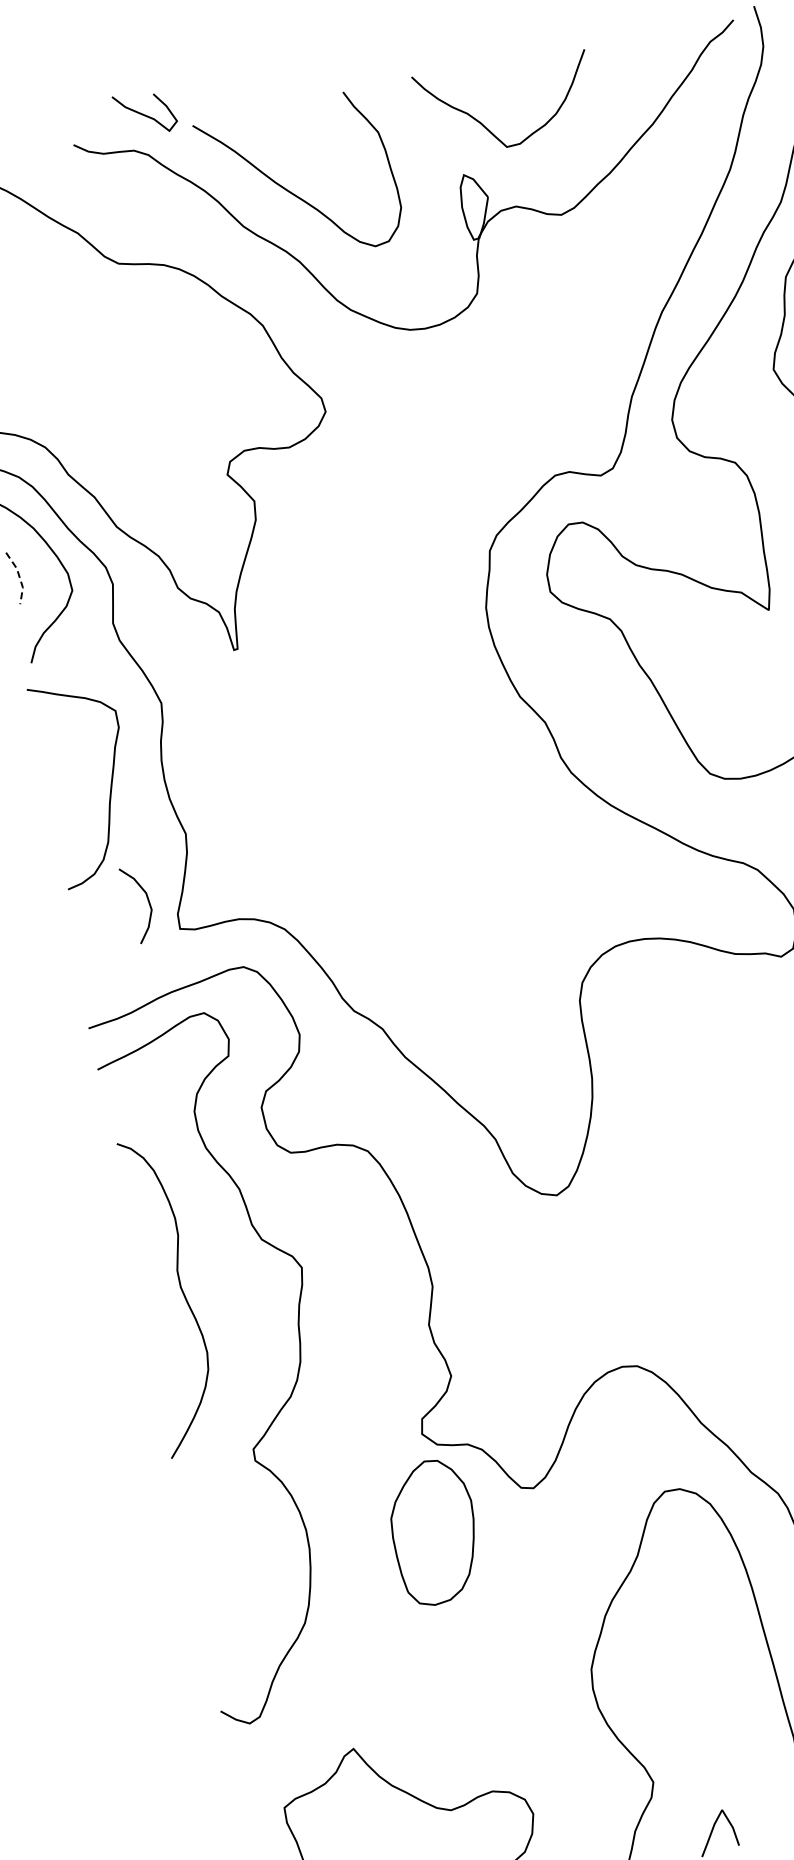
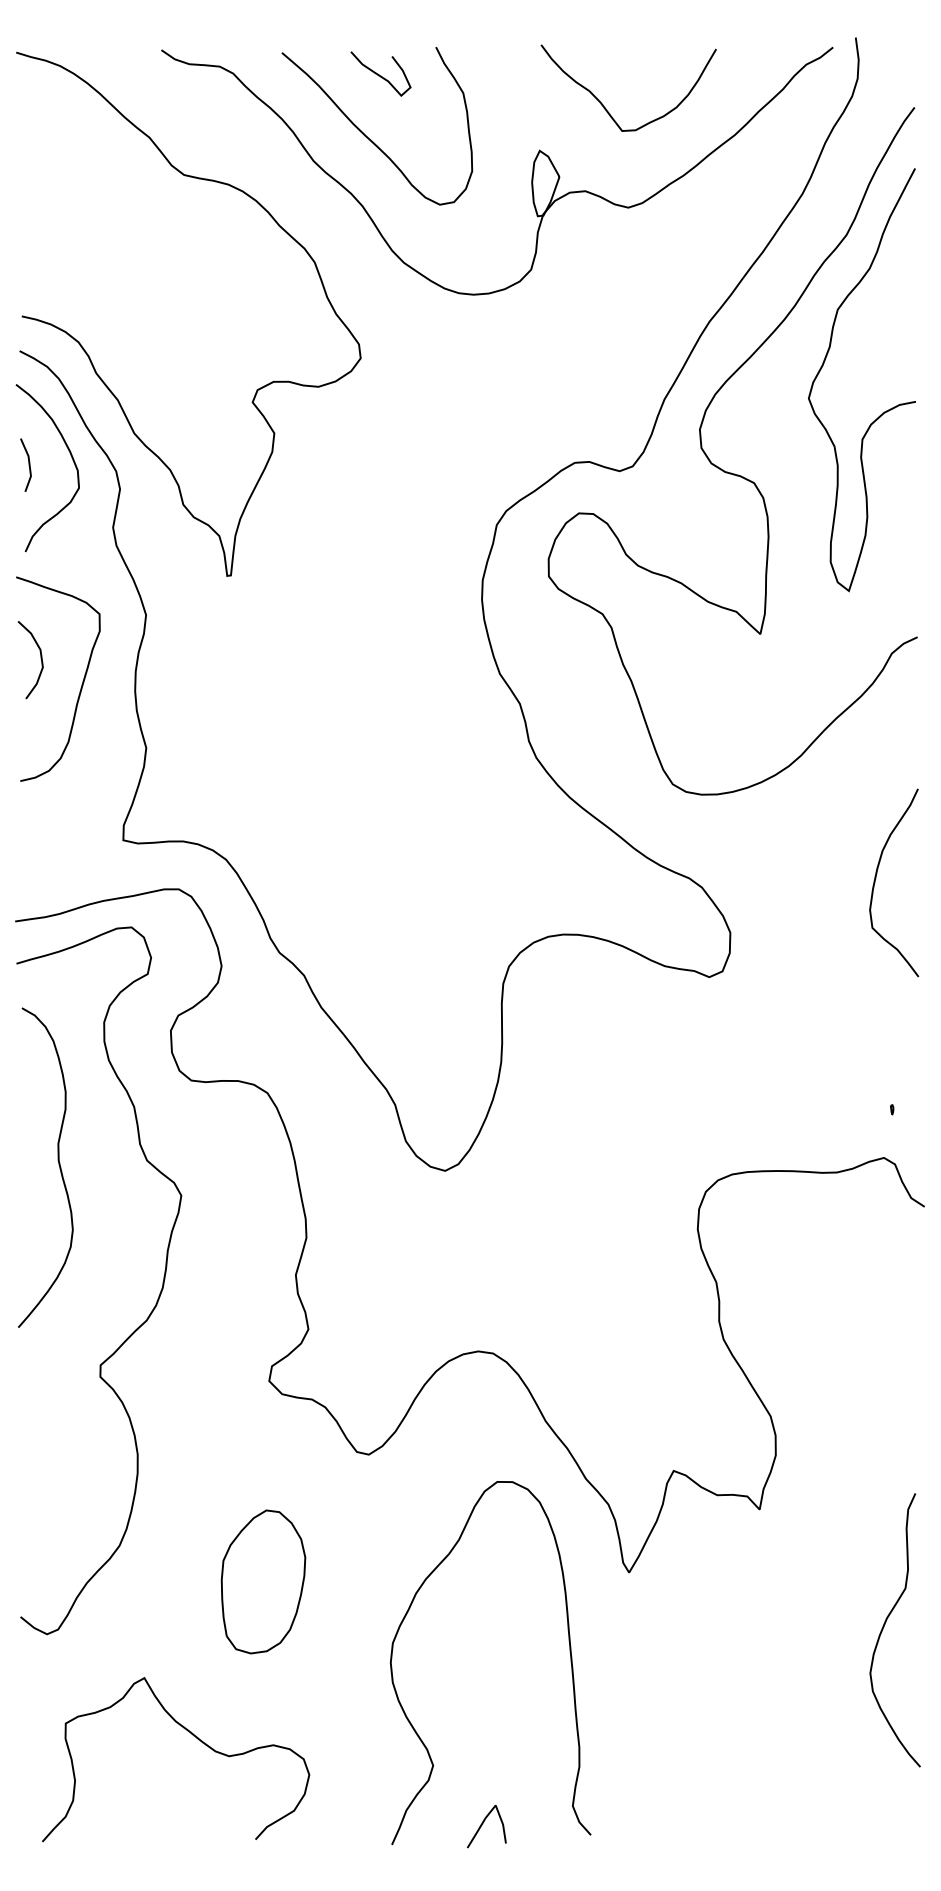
curve: (144, 114) -> (379, 74), moved
curve: (483, 124) -> (603, 104), moved
line: (19, 576) -> (29, 464), dashed -> solid
curve: (147, 902) -> (40, 659), moved
curve: (181, 1291) -> (58, 1165), moved
part: (434, 1531) -> (263, 1581), moved

